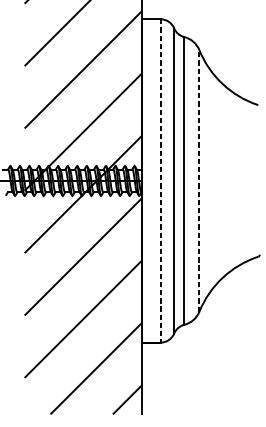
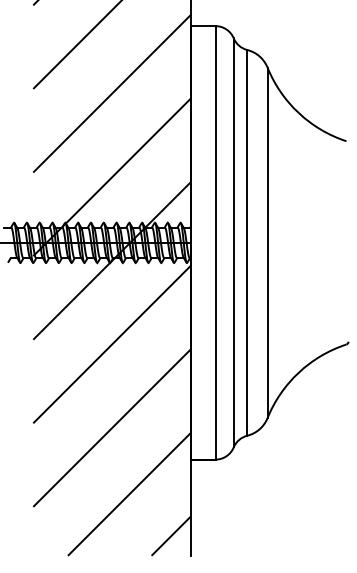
line: (160, 180) -> (215, 242), dashed -> solid
line: (199, 180) -> (267, 242), dashed -> solid

